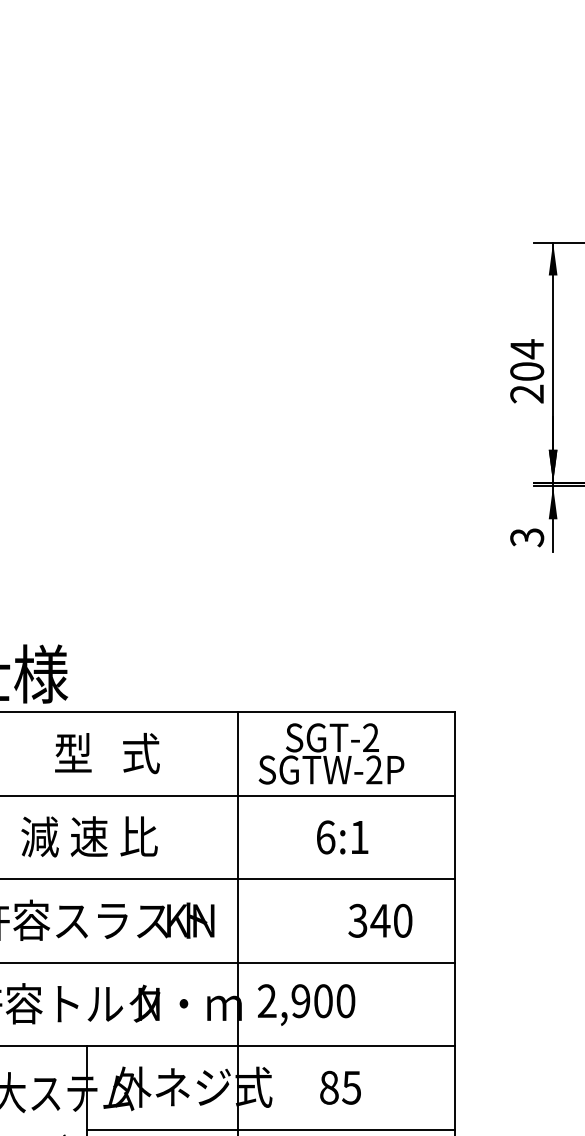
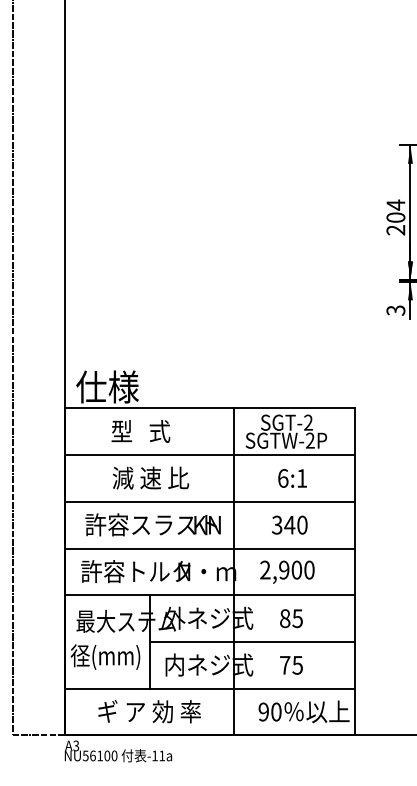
text: (106, 753) -> (140, 431), moved
text: (379, 919) -> (289, 524), moved
text: (306, 1003) -> (287, 571), moved

